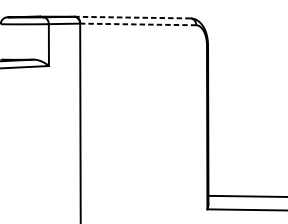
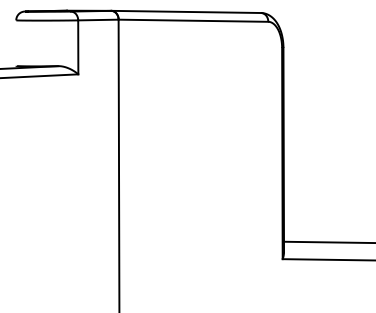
line: (132, 17) -> (186, 11), dashed -> solid
line: (138, 24) -> (193, 20), dashed -> solid

